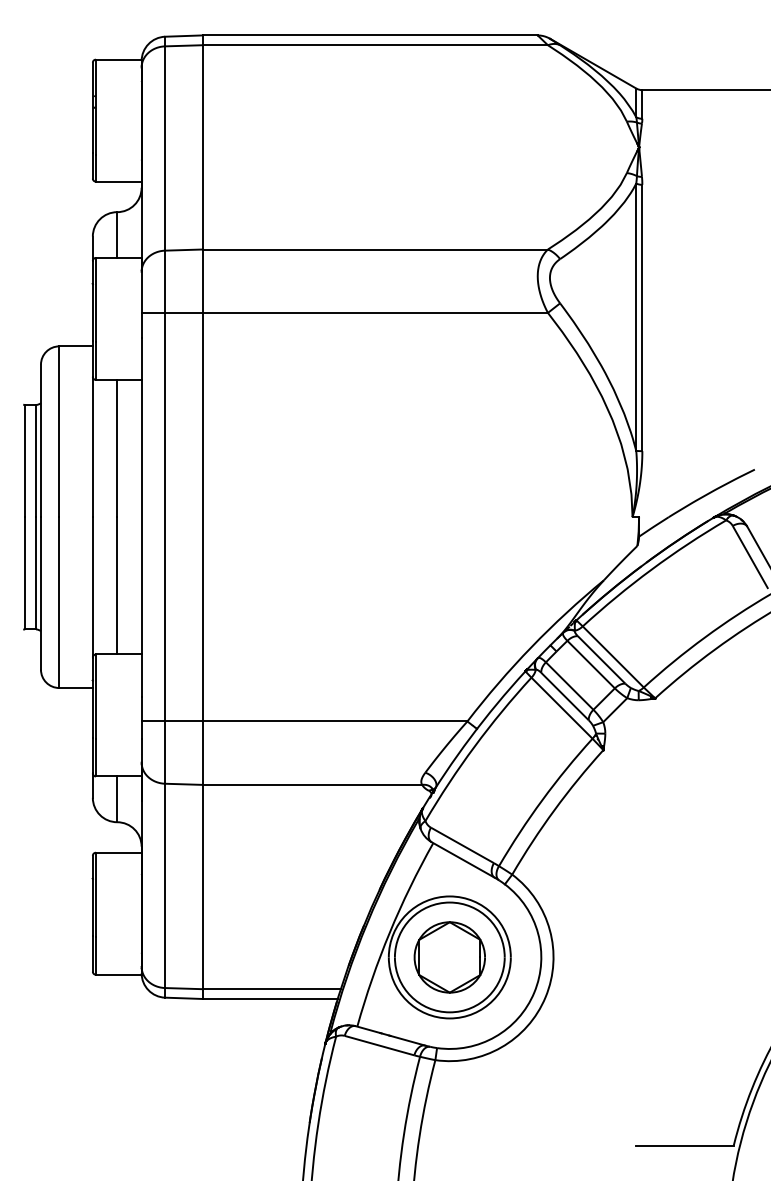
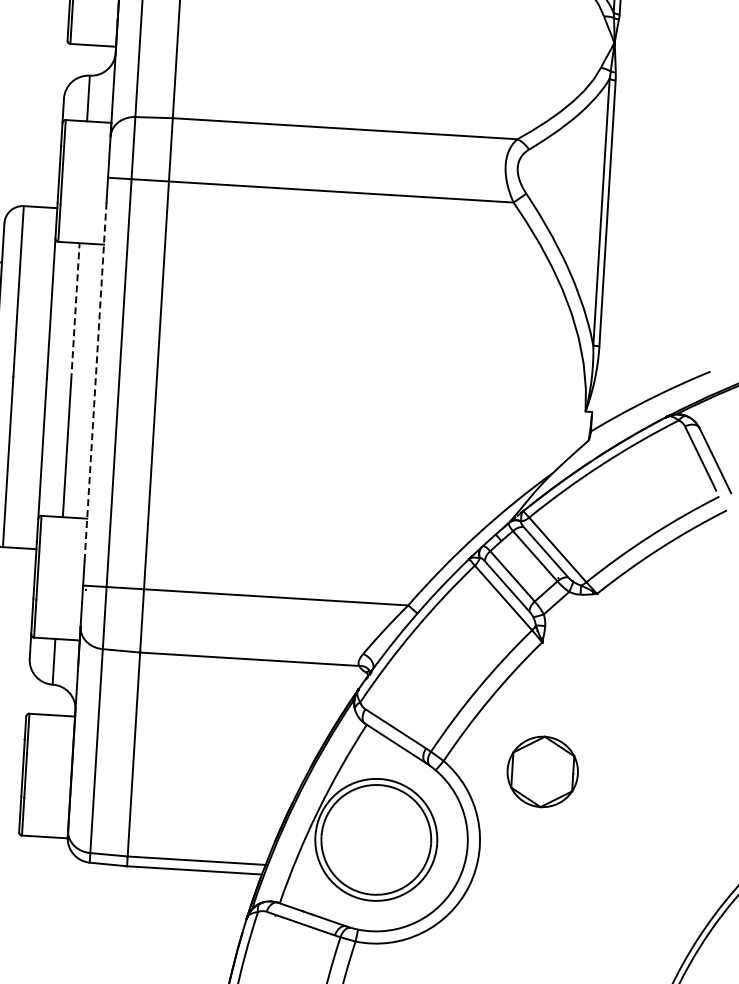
line: (117, 448) -> (75, 311), solid -> dashed
line: (141, 517) -> (95, 381), solid -> dashed
part: (449, 957) -> (542, 771), moved

